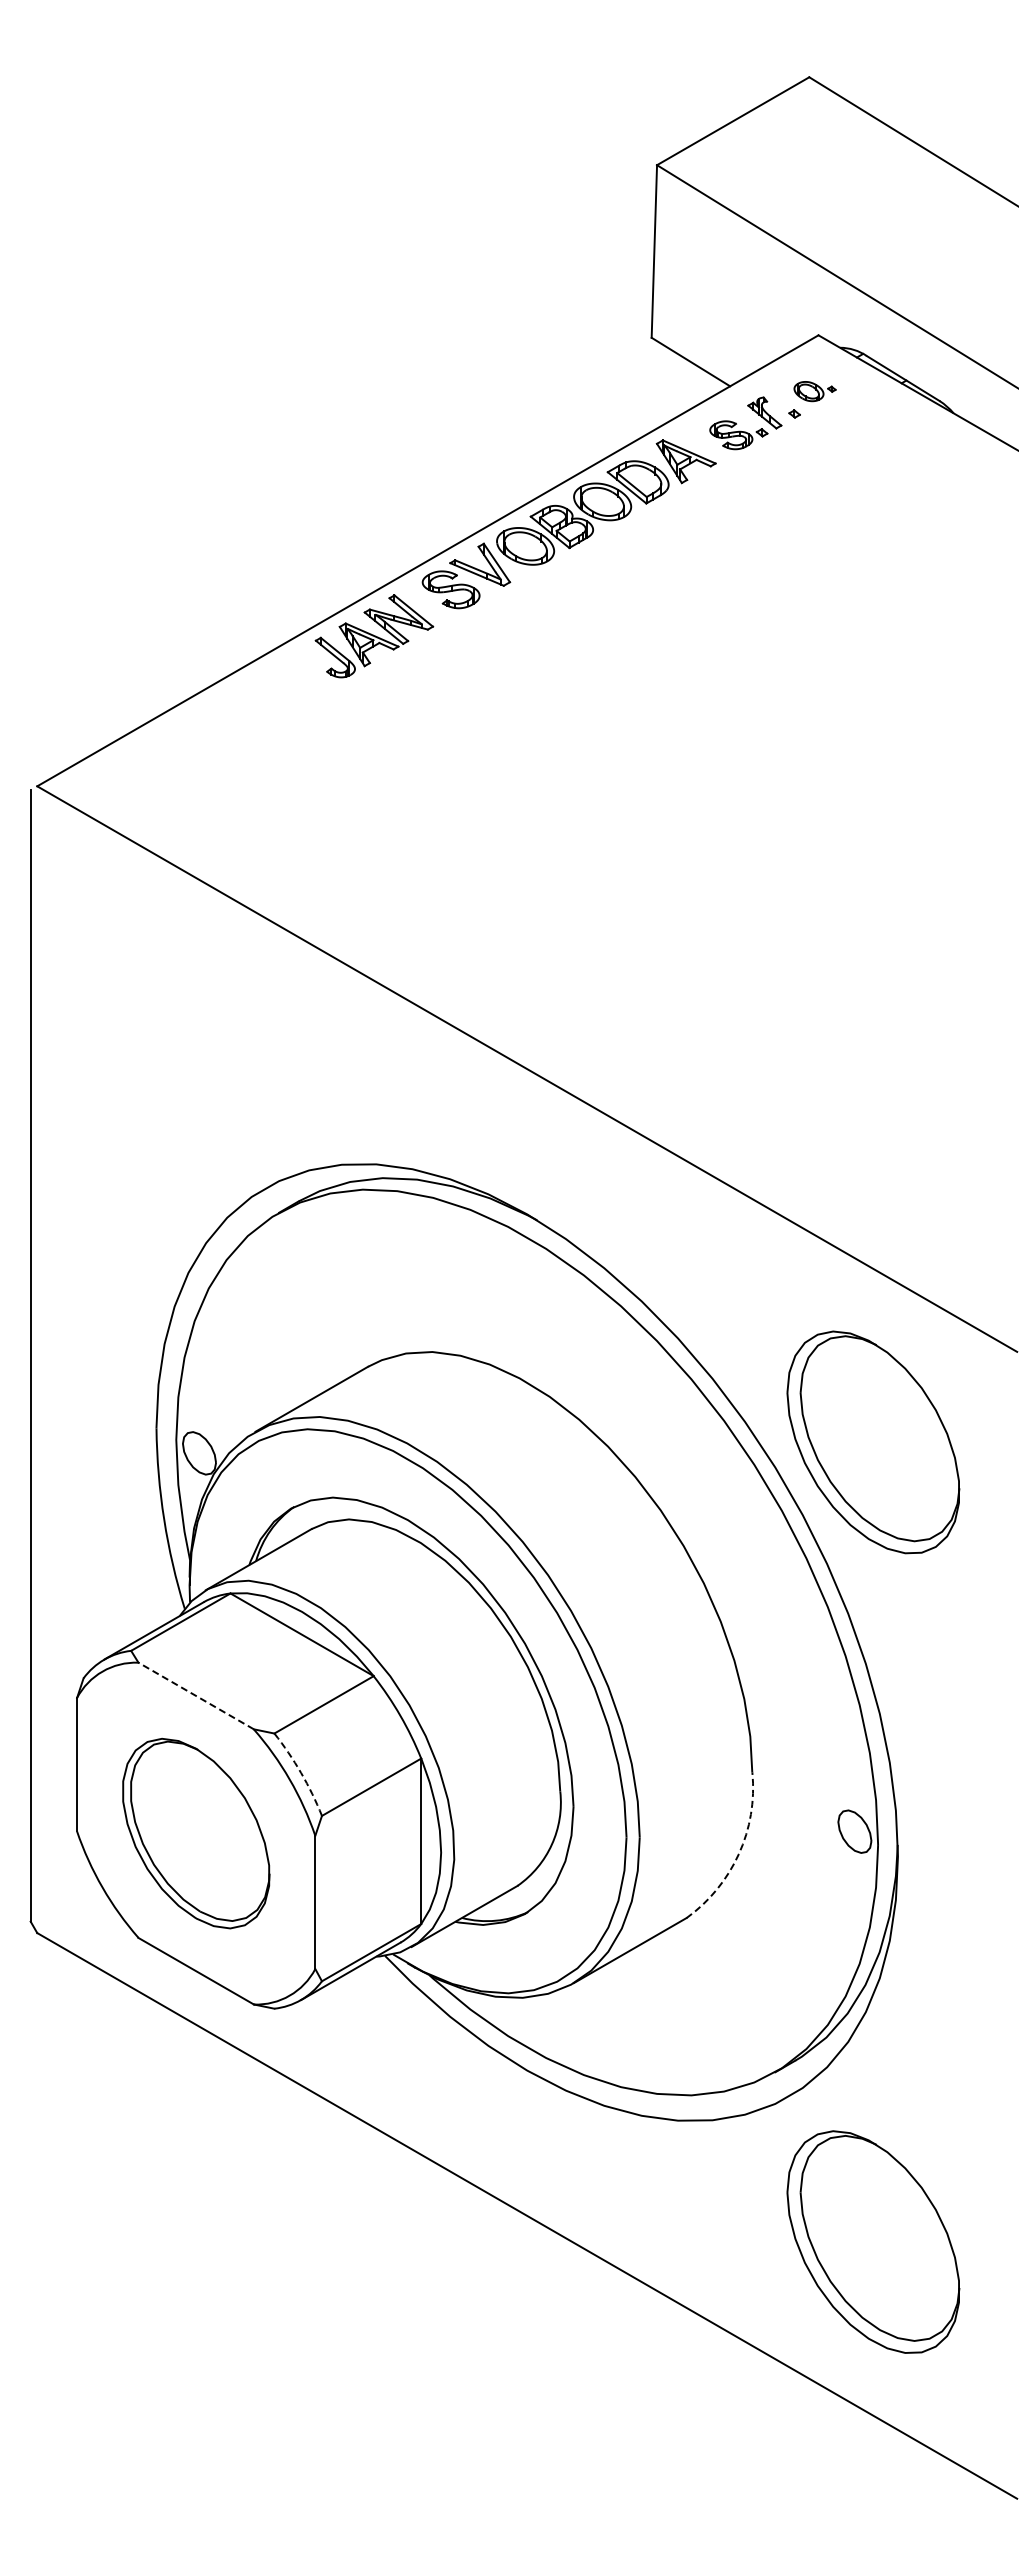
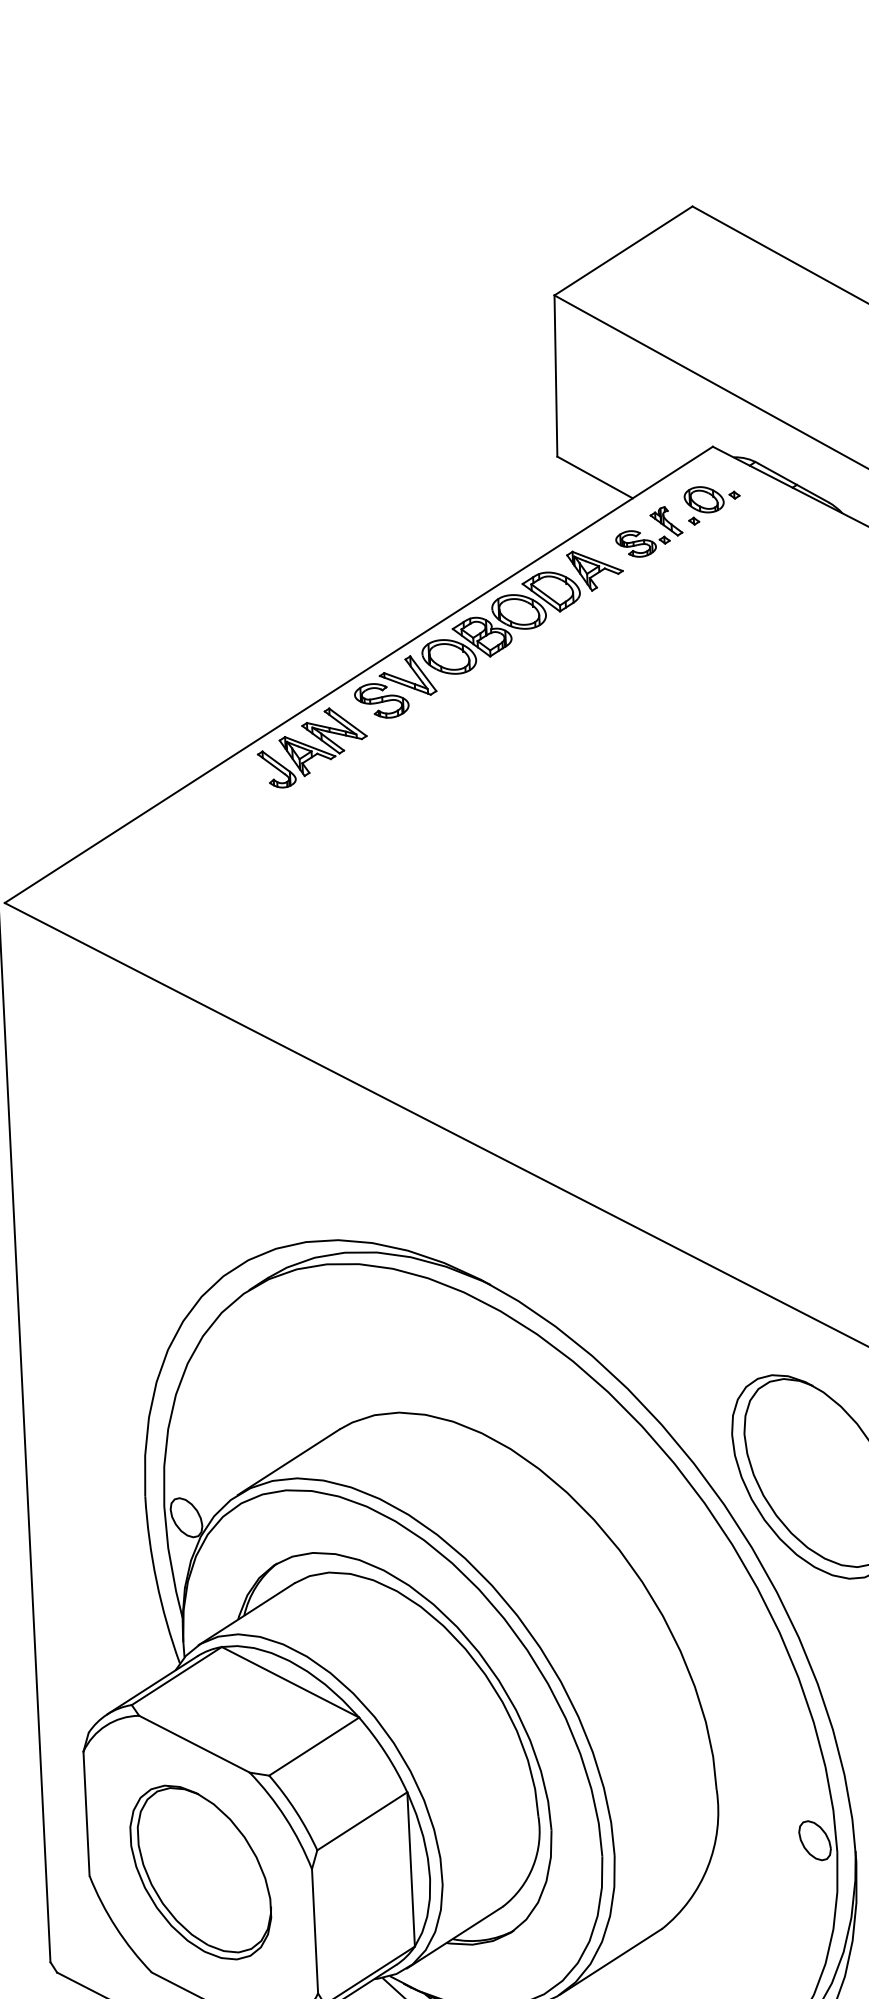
part: (814, 391) -> (711, 499), size x1.43
line: (196, 1695) -> (194, 1743), dashed -> solid
arc: (301, 1773) -> (296, 1811), dashed -> solid
arc: (738, 1854) -> (707, 1867), dashed -> solid

